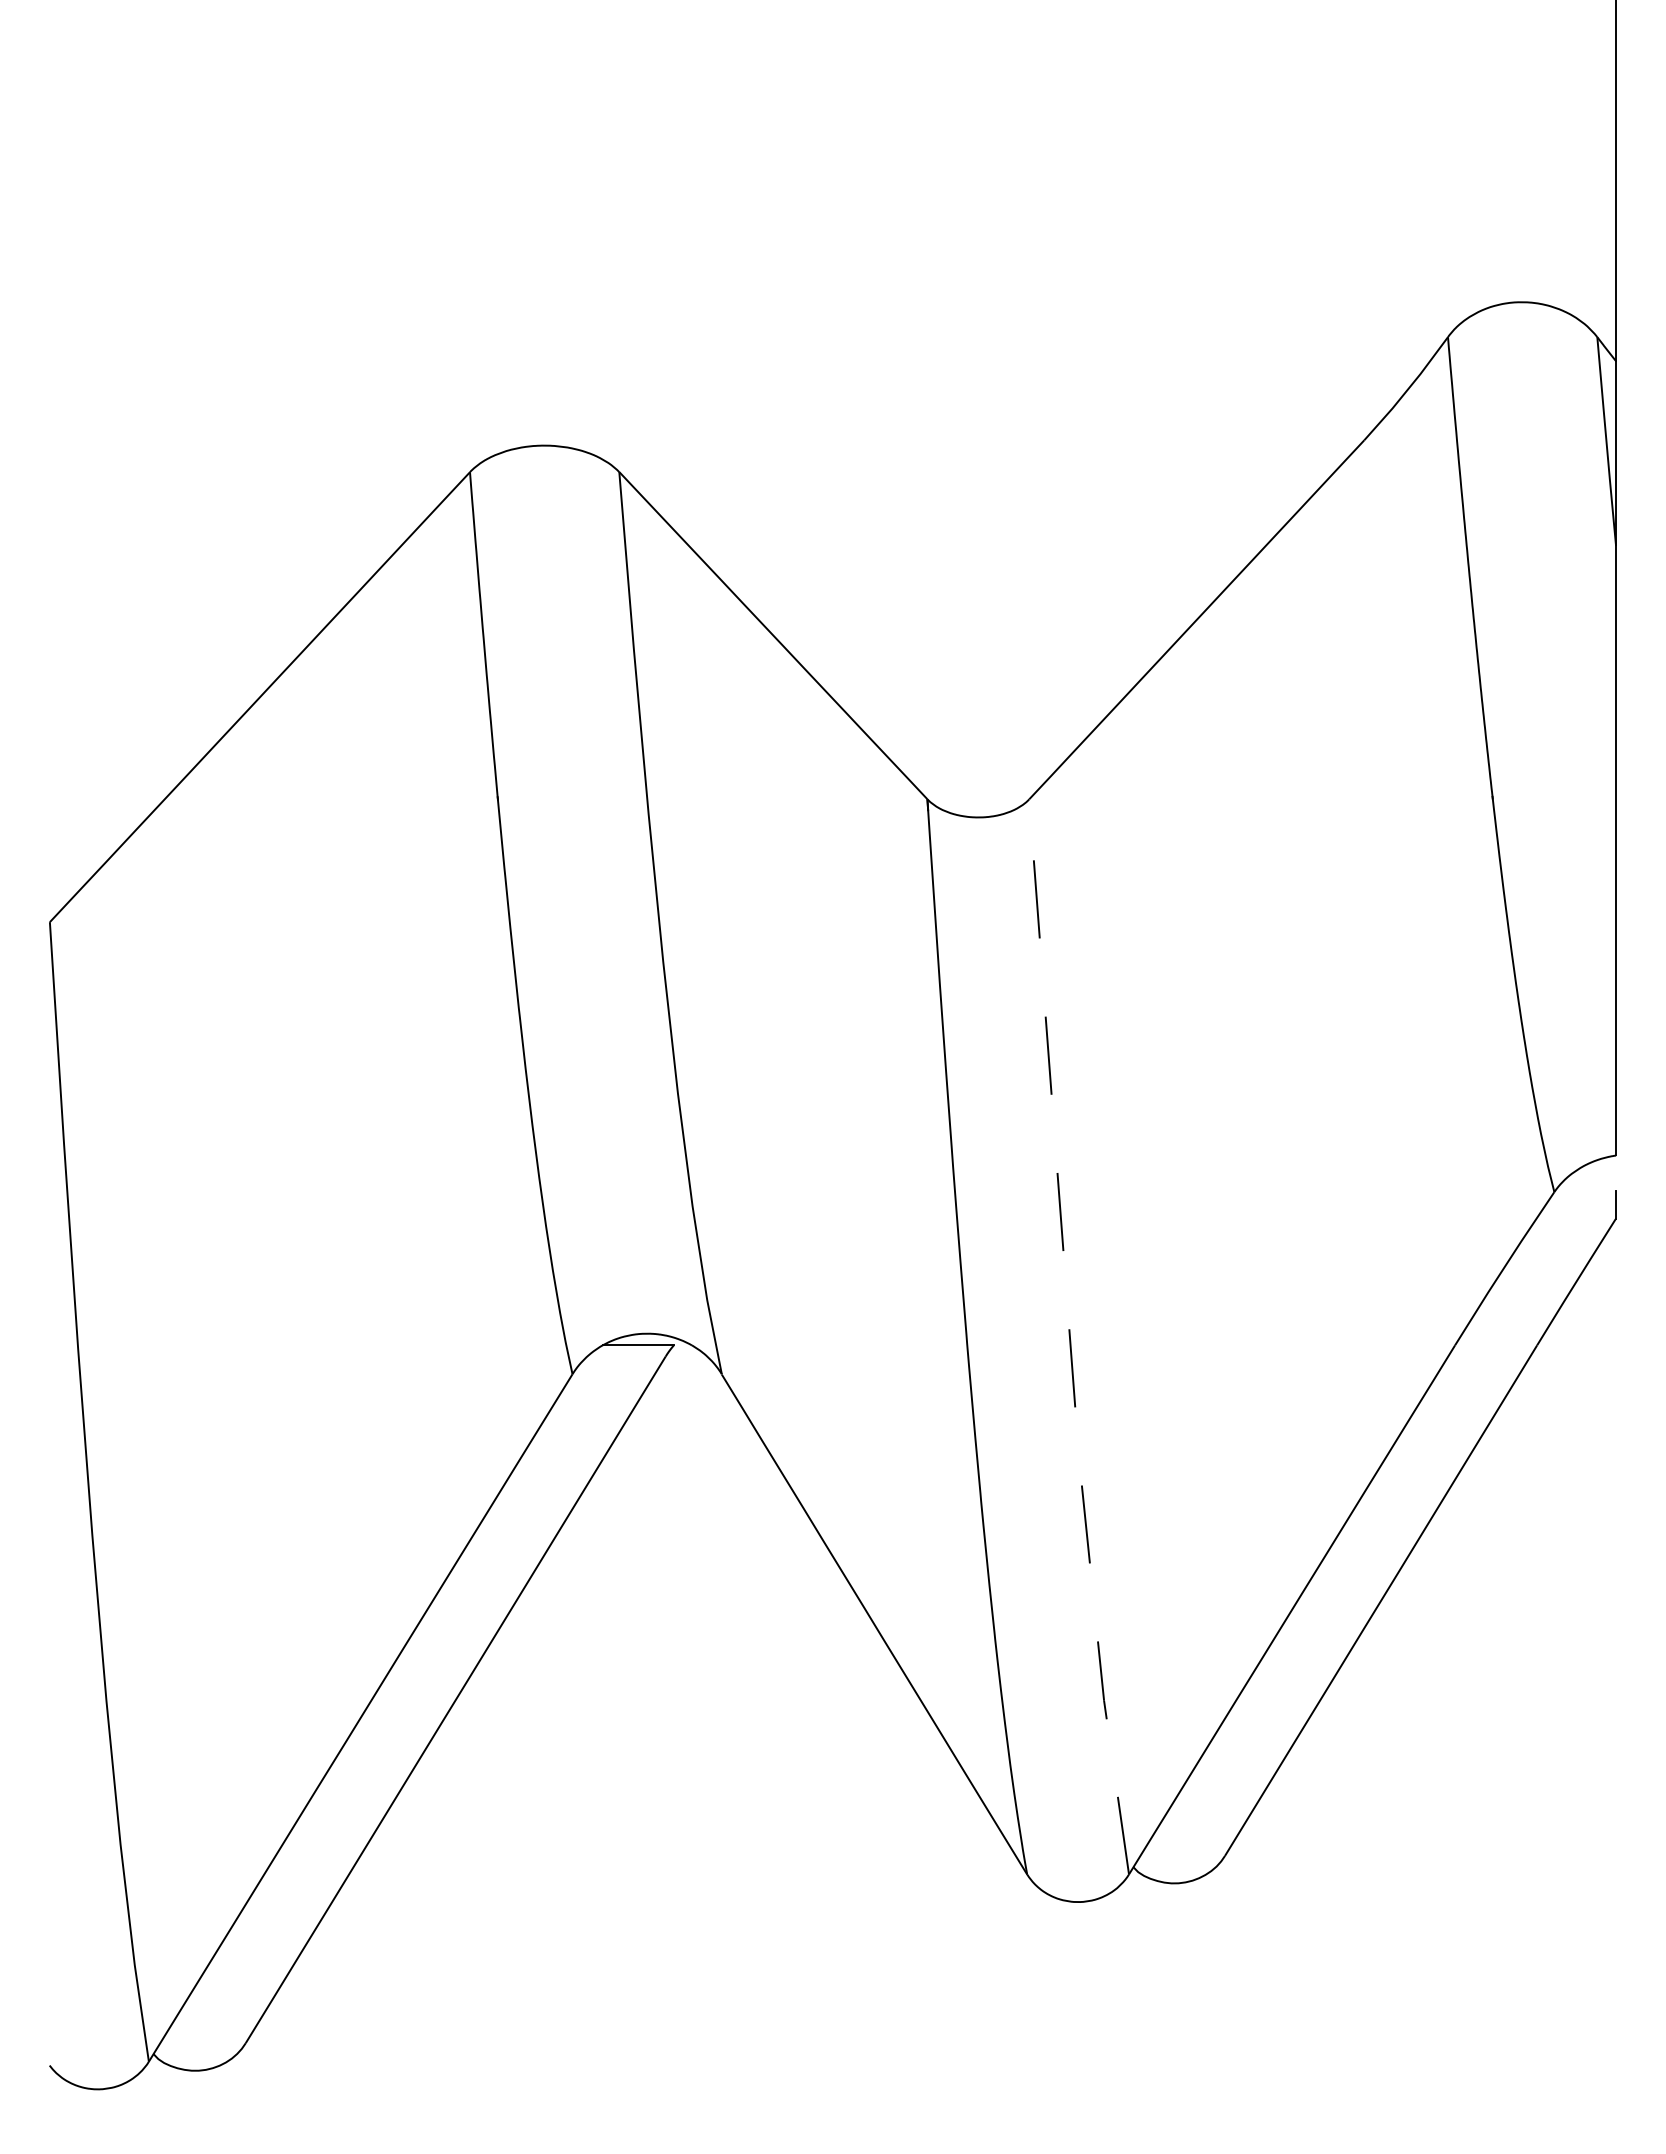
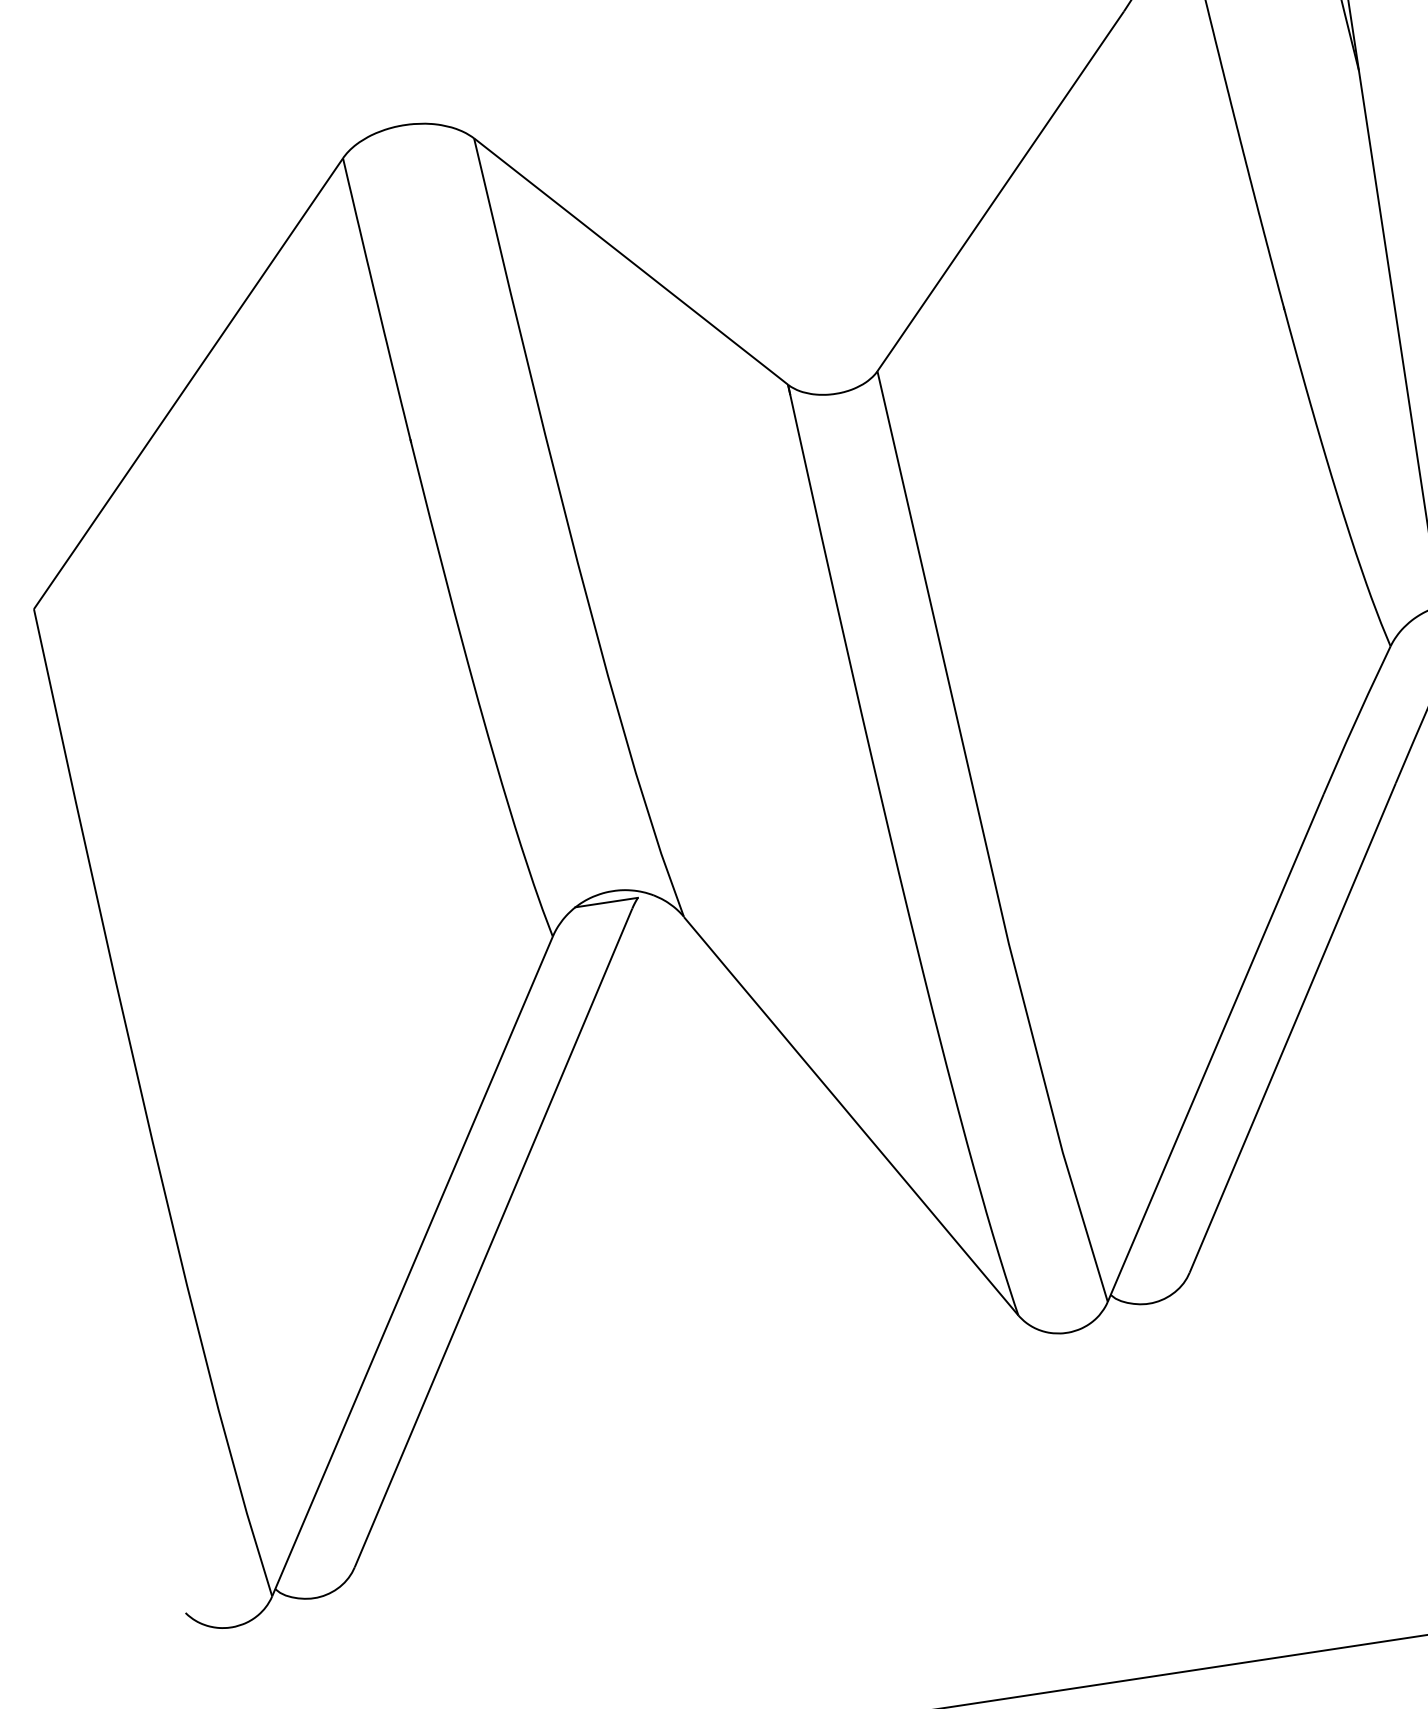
line: (1070, 1338) -> (985, 839), dashed -> solid

